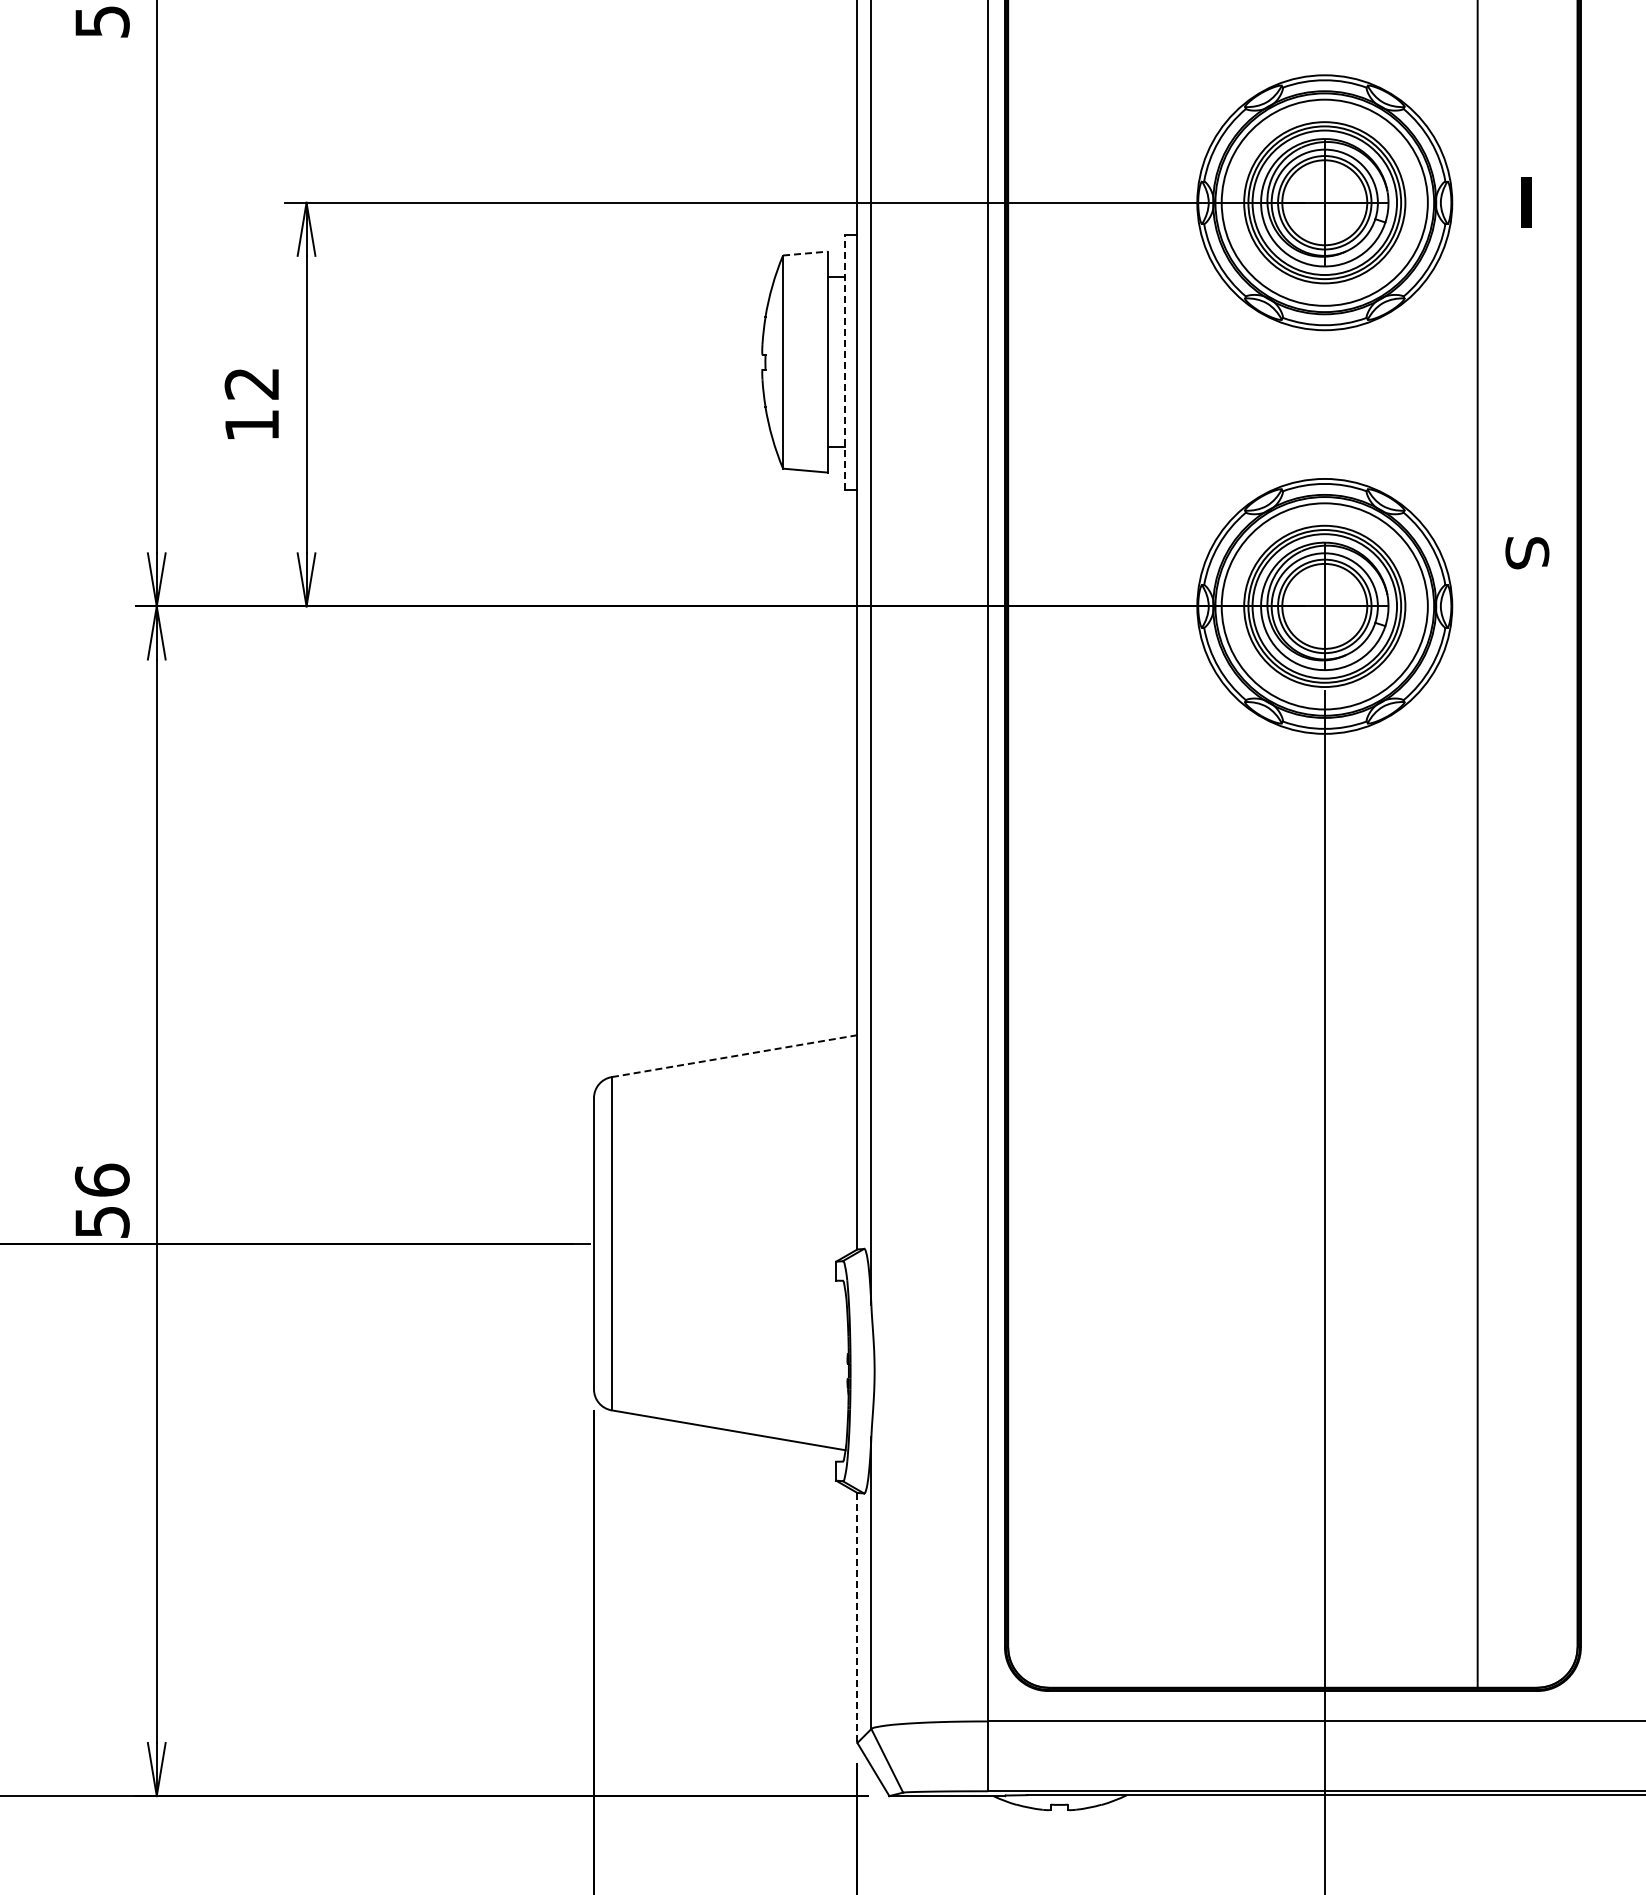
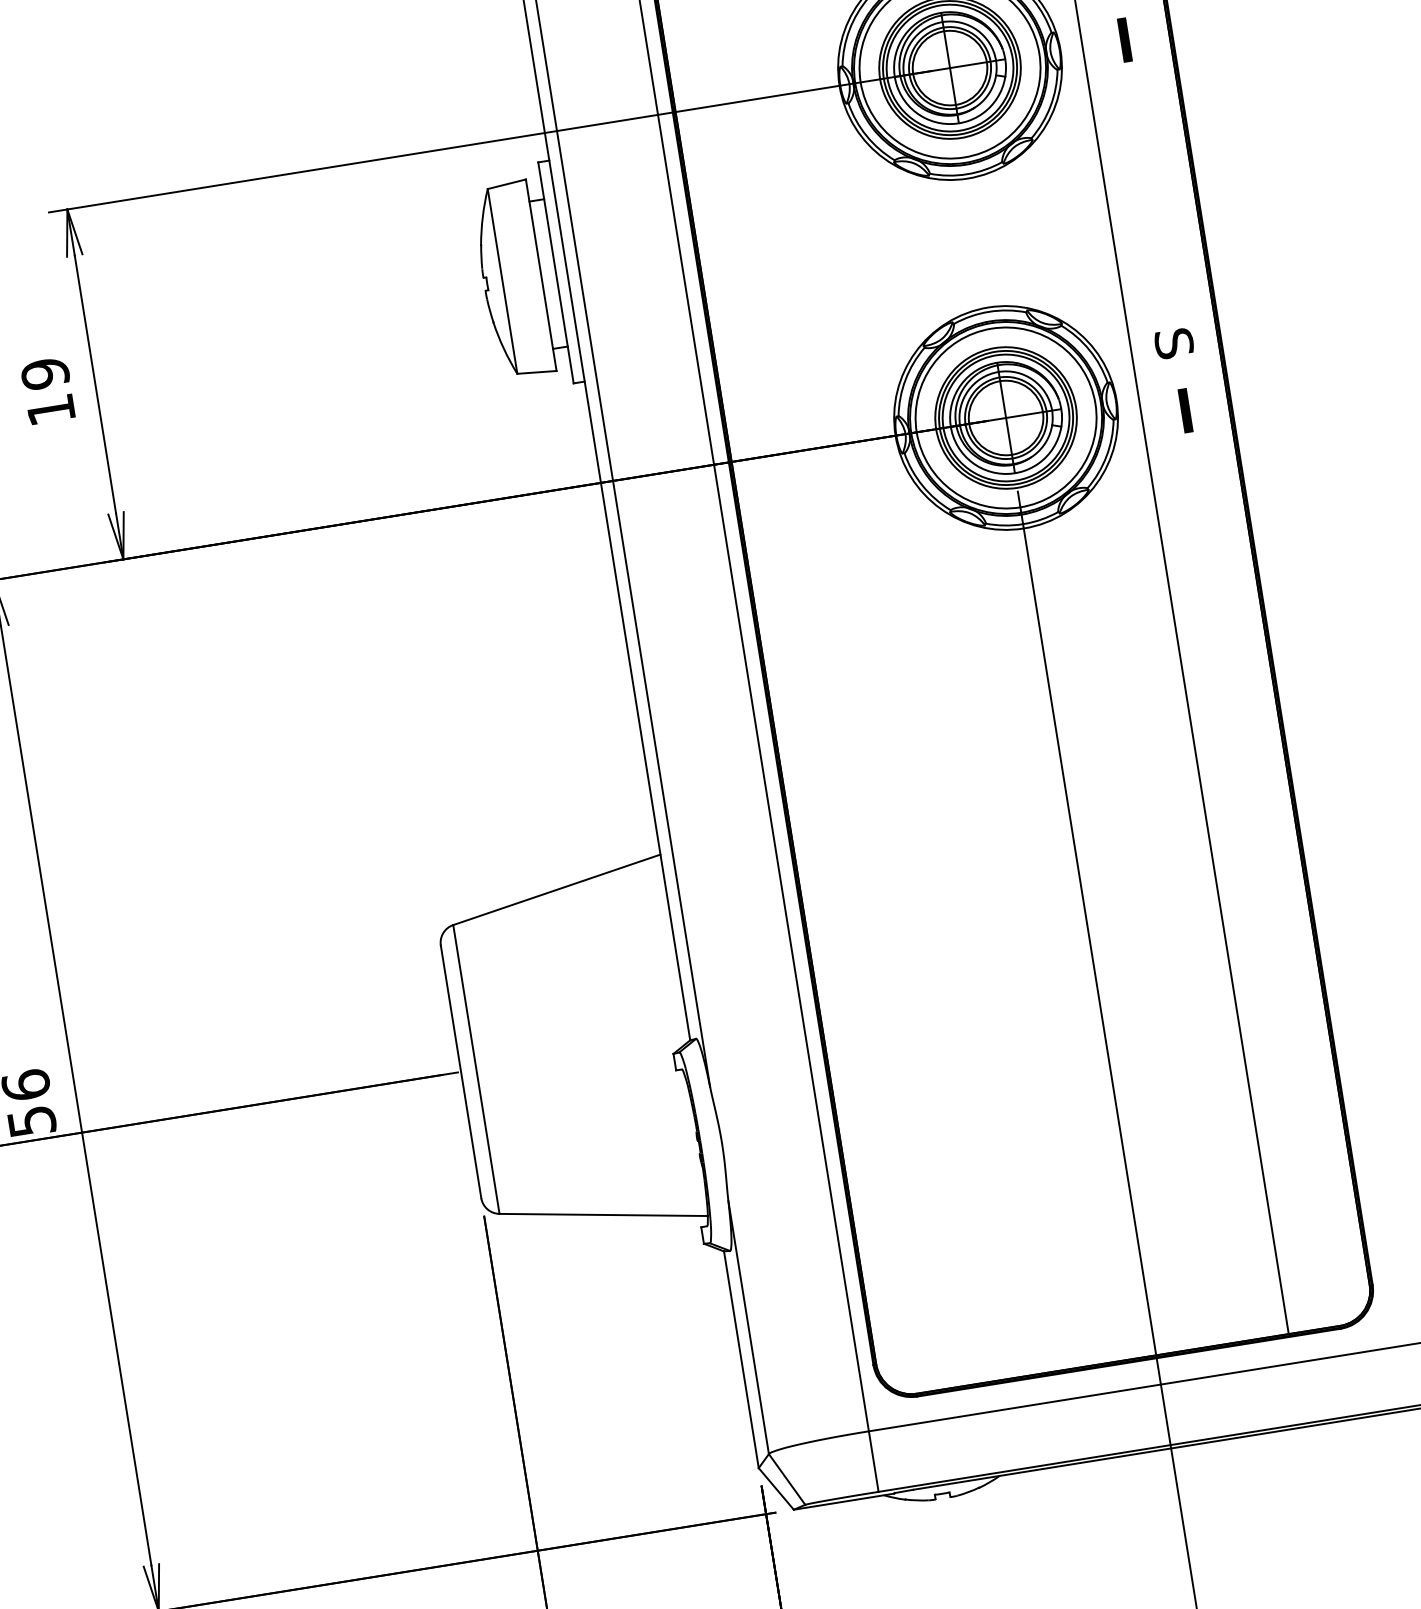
line: (805, 253) -> (506, 184), dashed -> solid
line: (844, 361) -> (555, 272), dashed -> solid
text: (251, 383) -> (44, 373), 12 -> 19
line: (1527, 630) -> (1185, 410), added
line: (734, 1056) -> (556, 890), dashed -> solid
line: (857, 1618) -> (741, 1360), dashed -> solid

